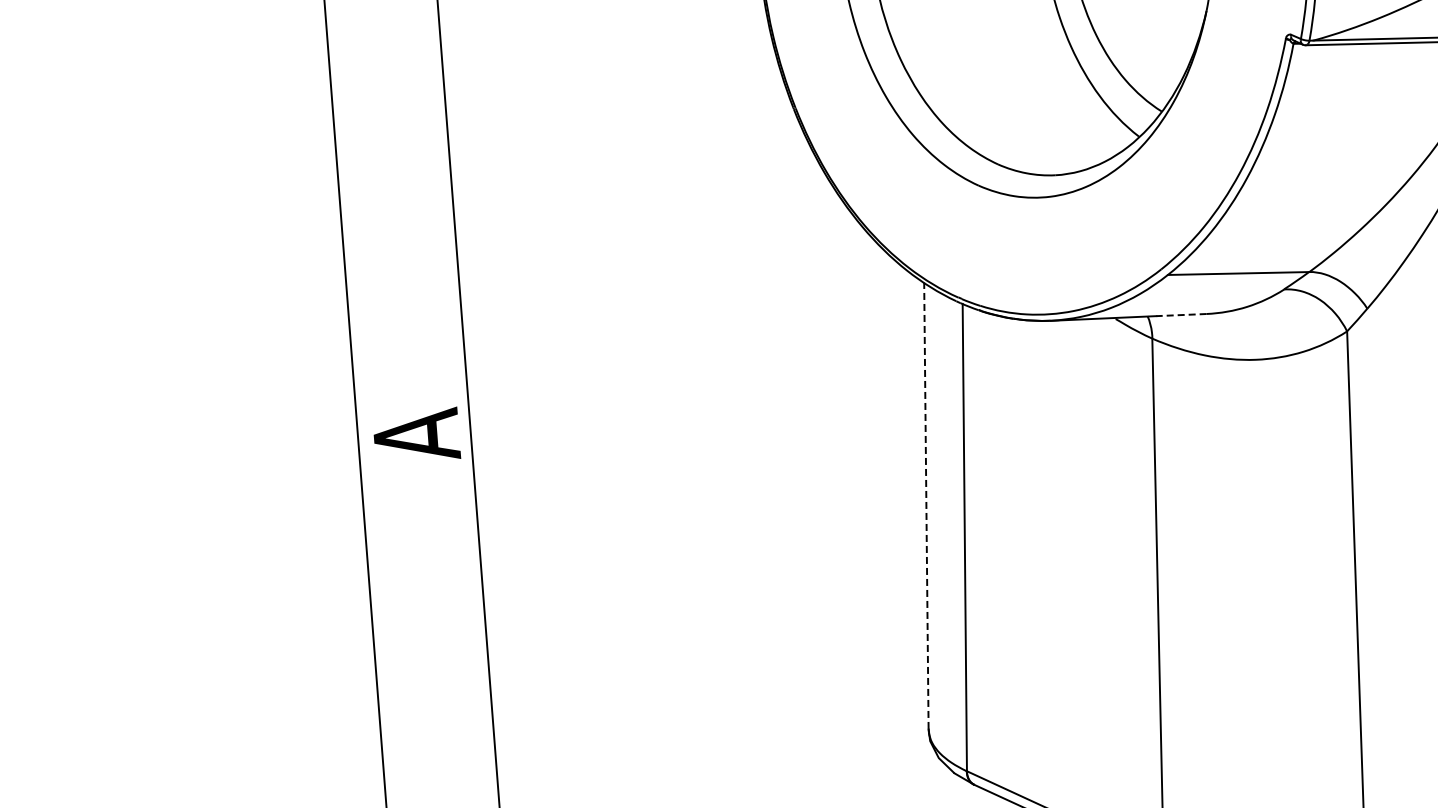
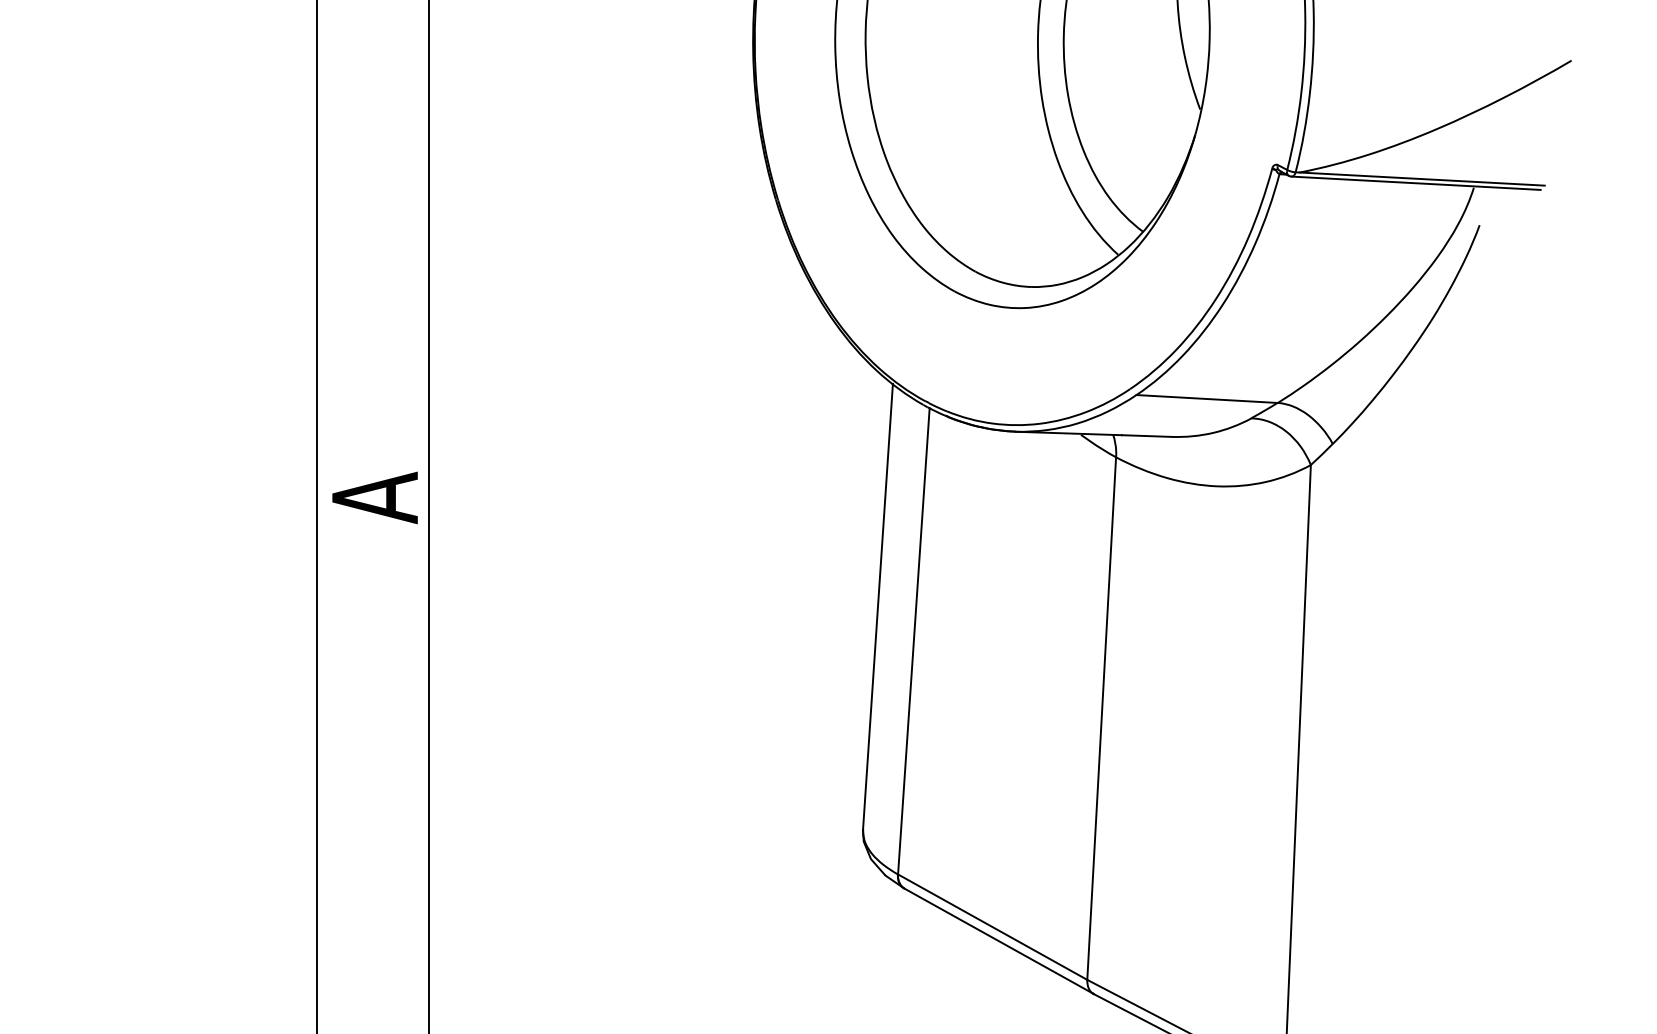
line: (1181, 315) -> (1146, 436), dashed -> solid
line: (926, 505) -> (878, 606), dashed -> solid

